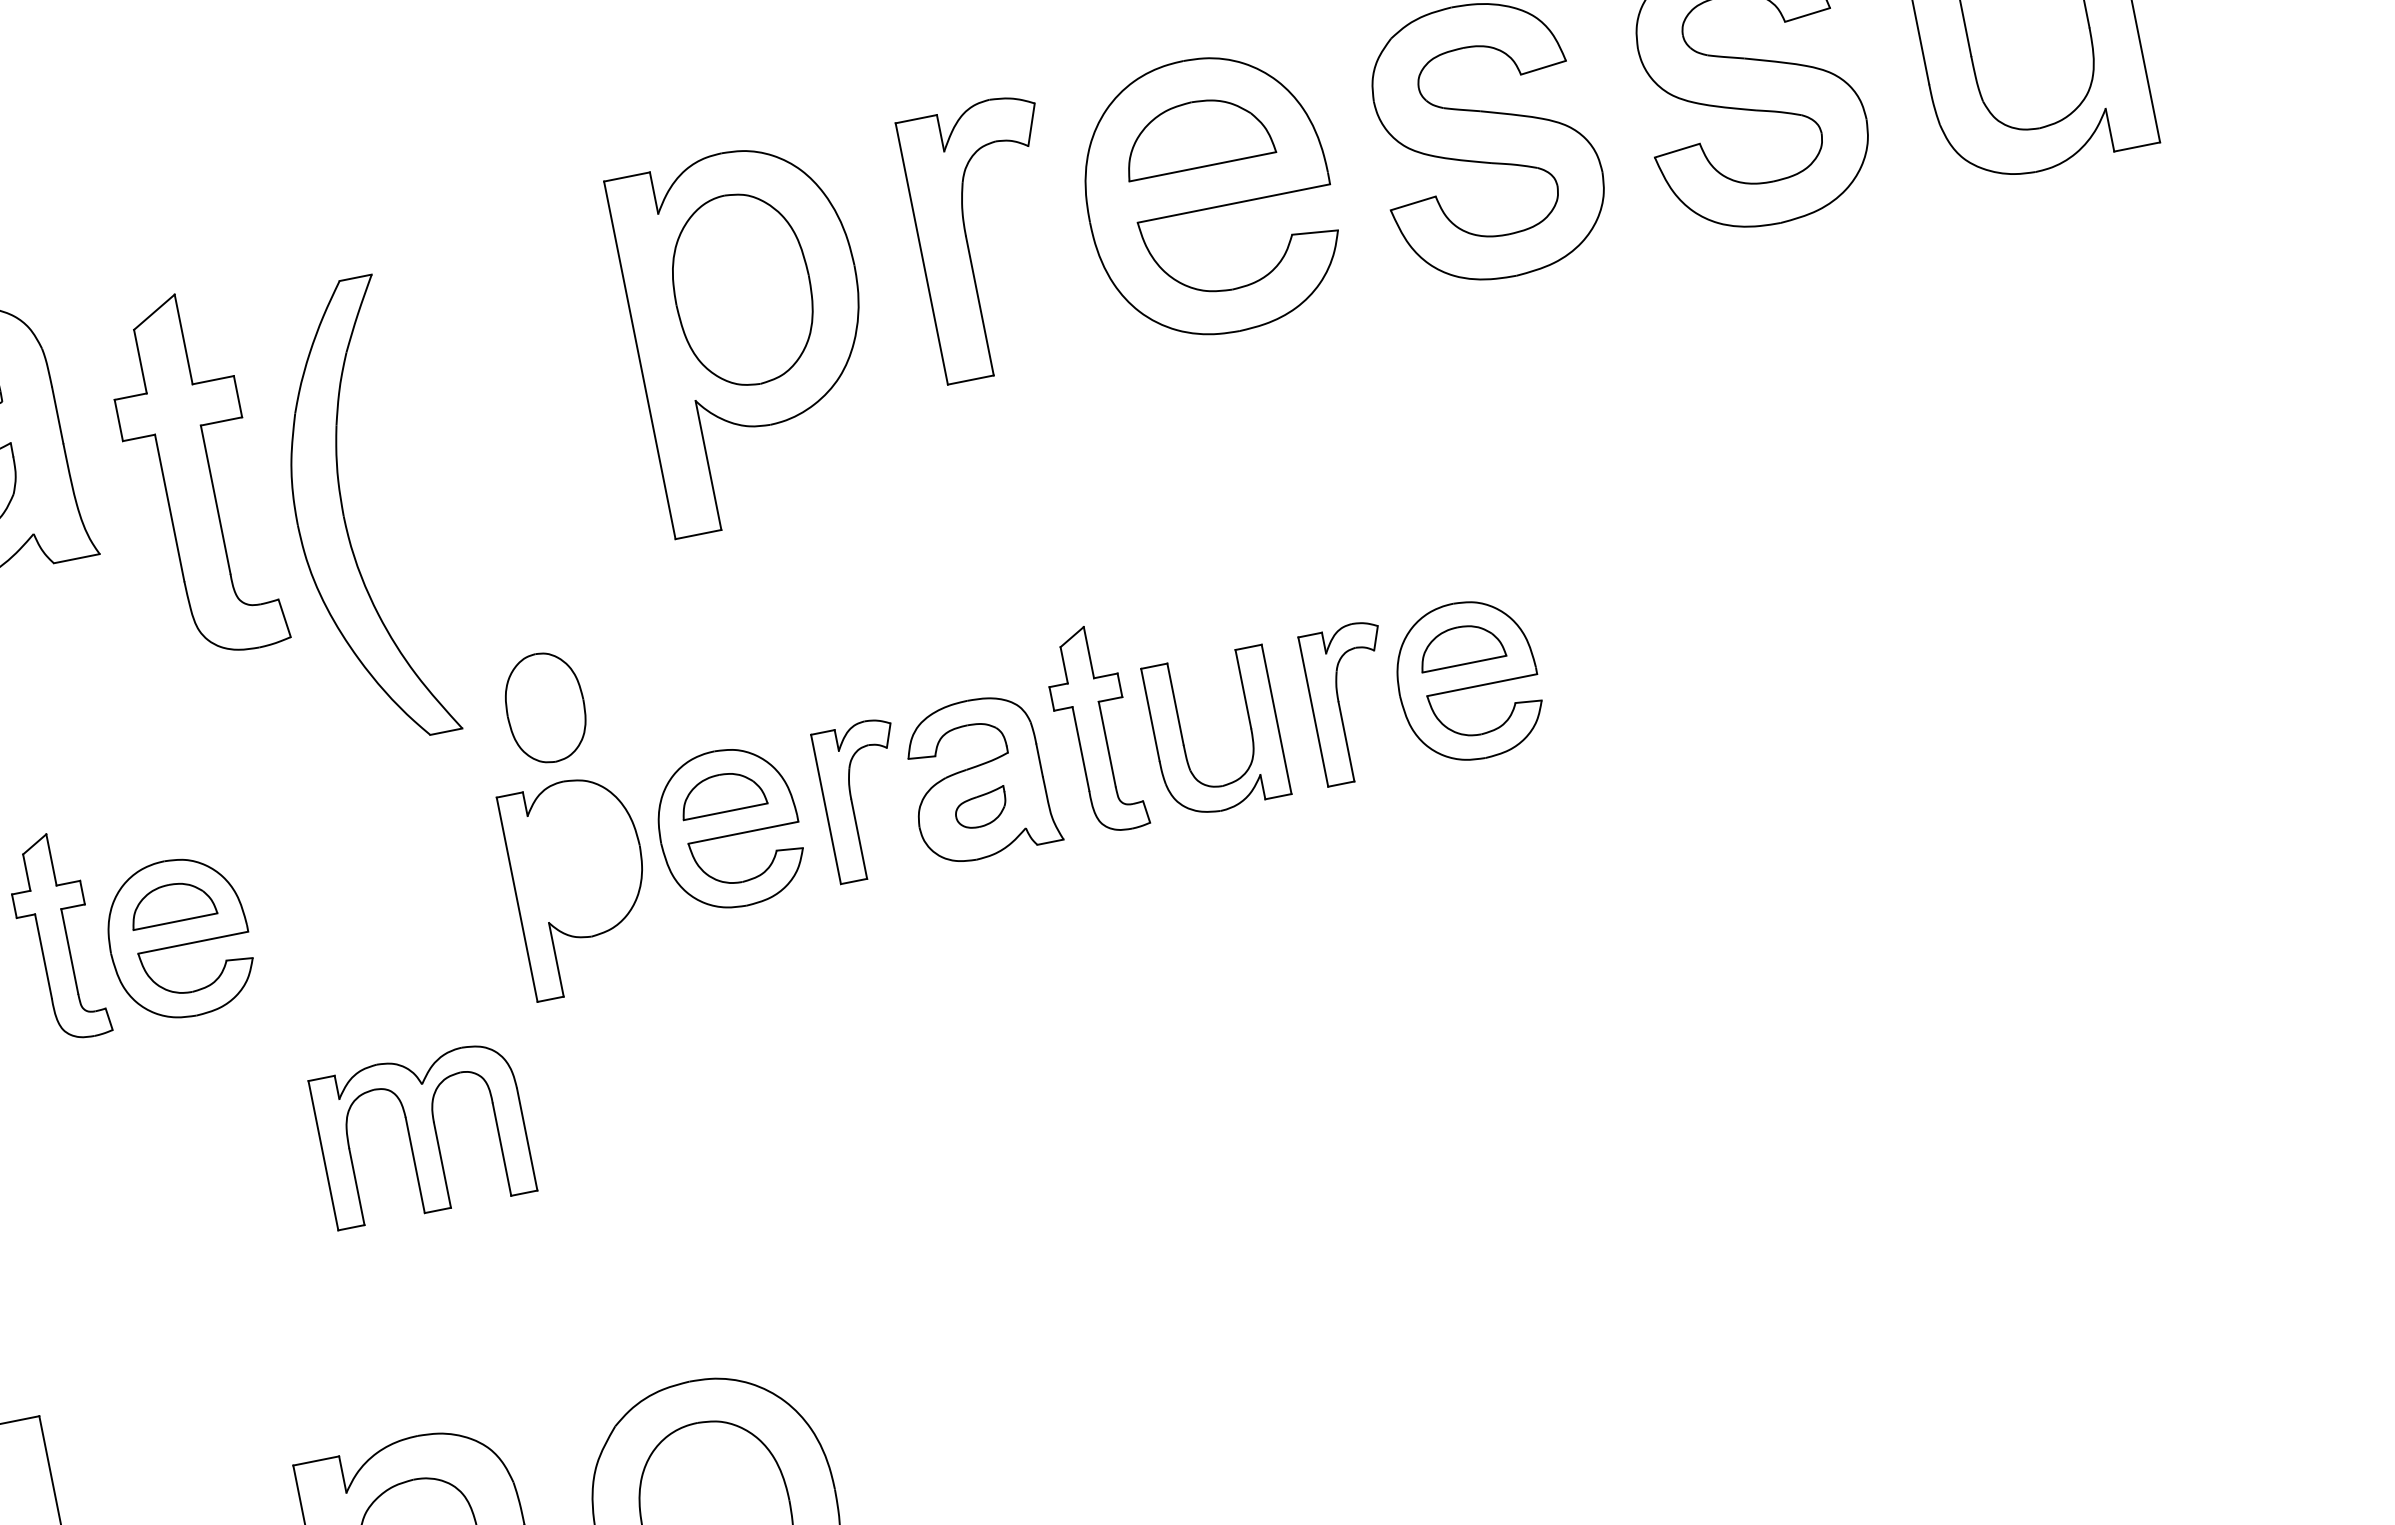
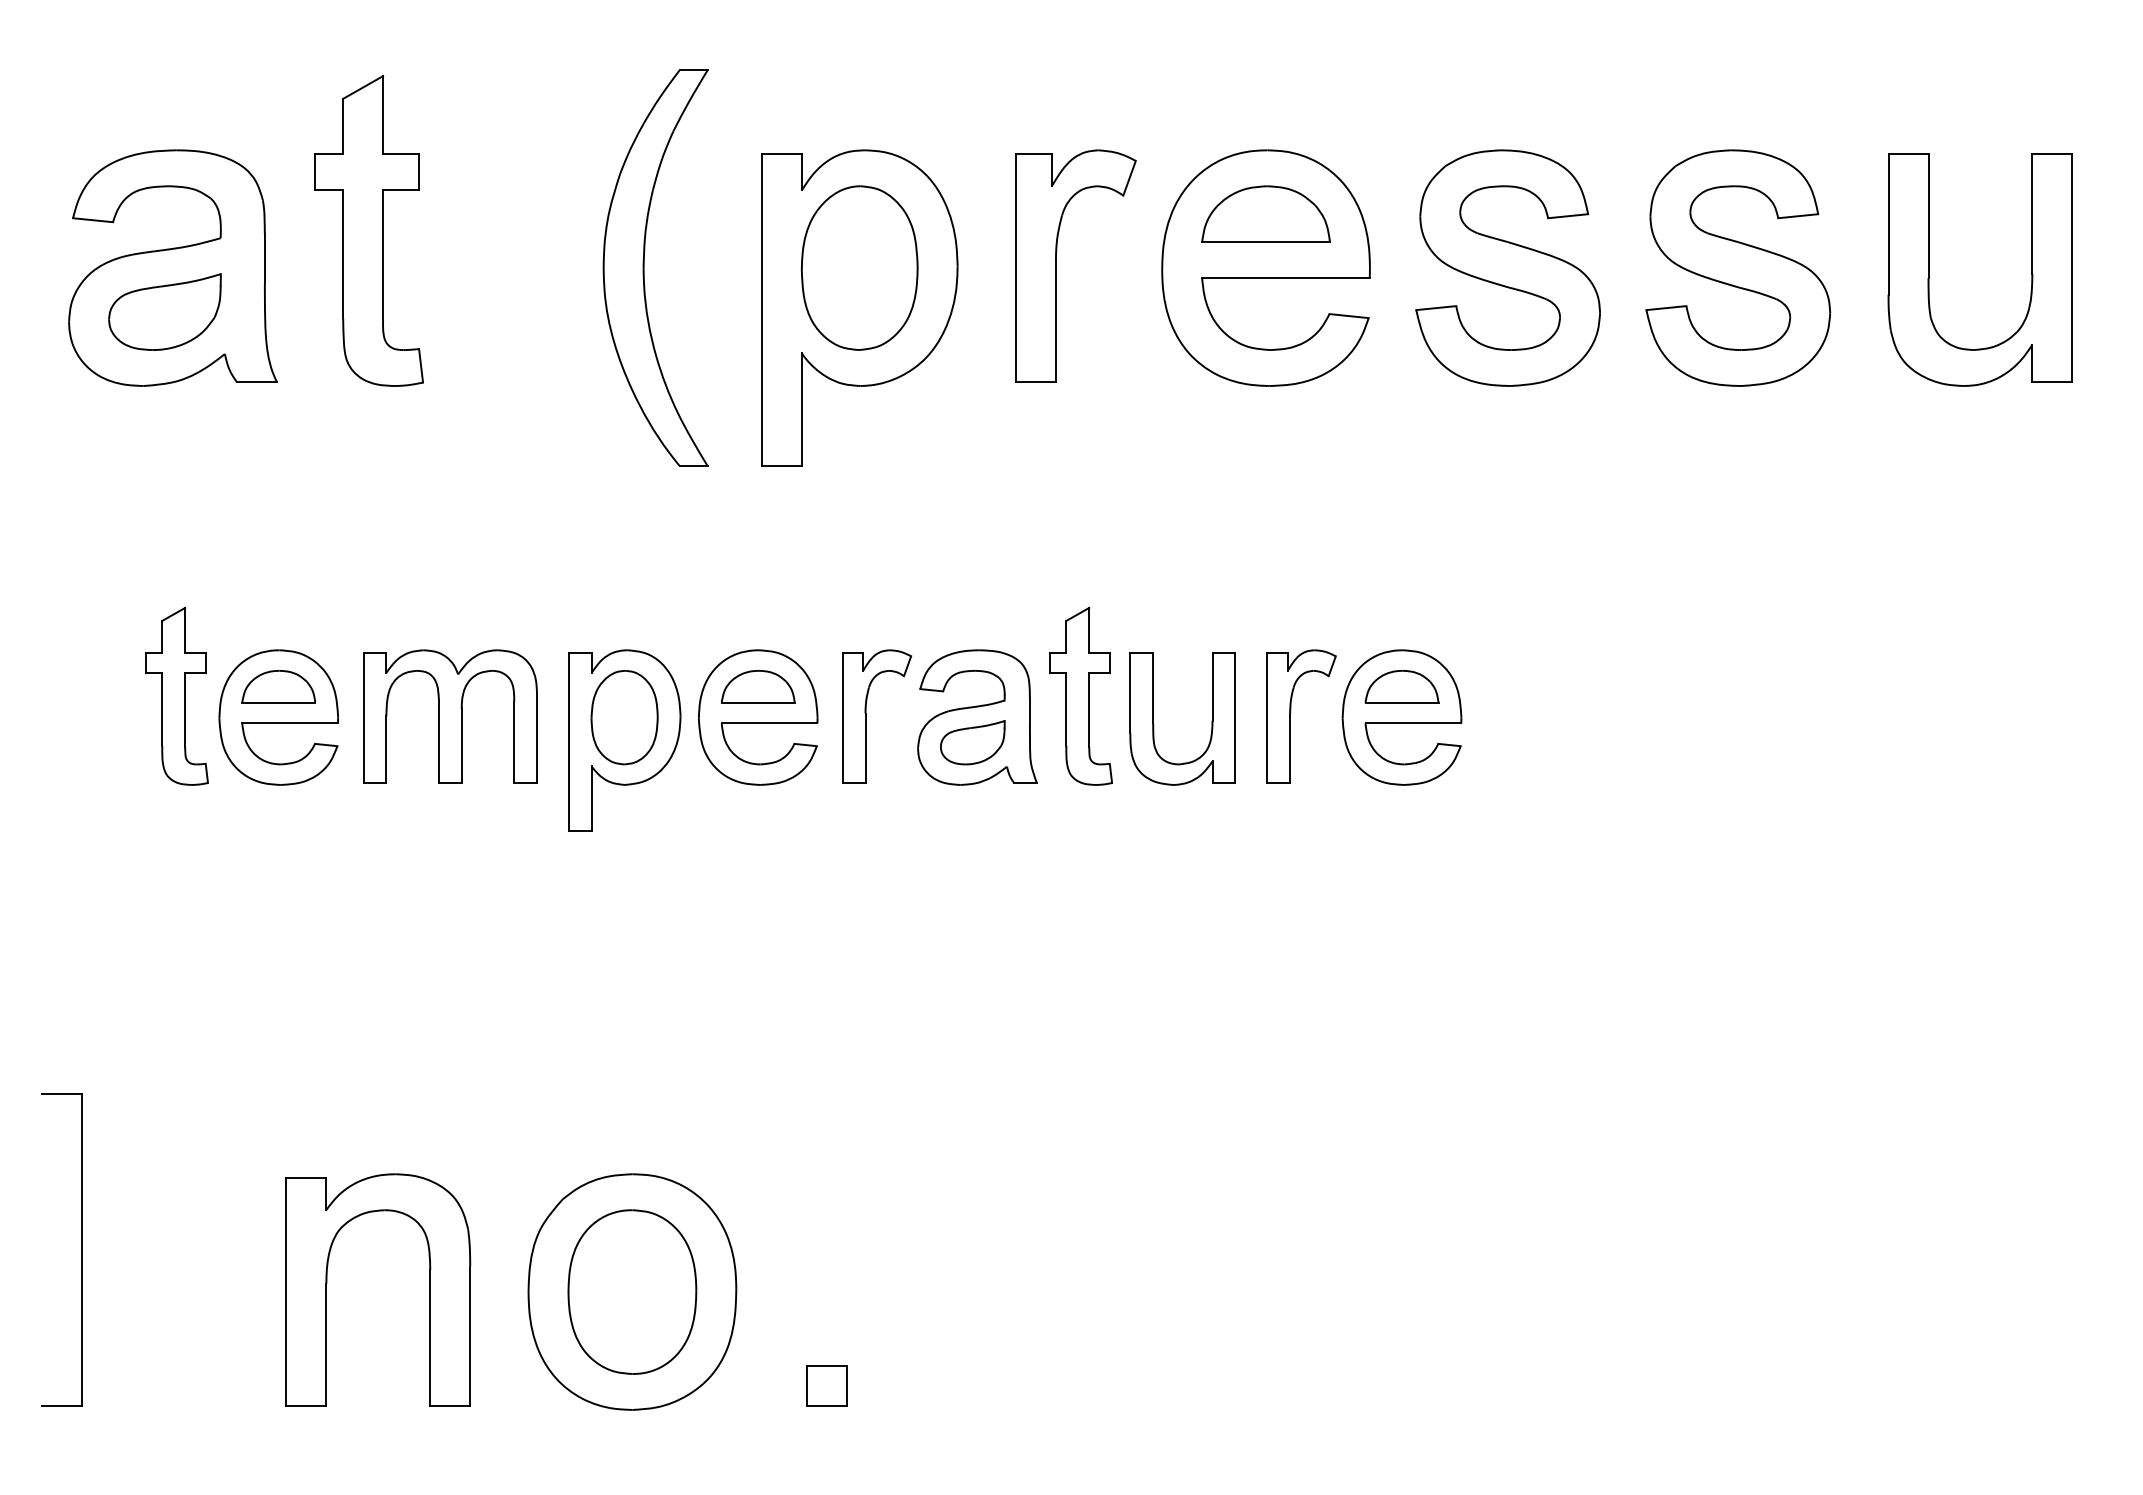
part: (193, 475) -> (368, 230), moved
part: (344, 515) -> (644, 267), moved
part: (545, 707) -> (624, 717), moved
part: (980, 808) -> (972, 742), size x1.43
part: (422, 1134) -> (450, 716), moved

